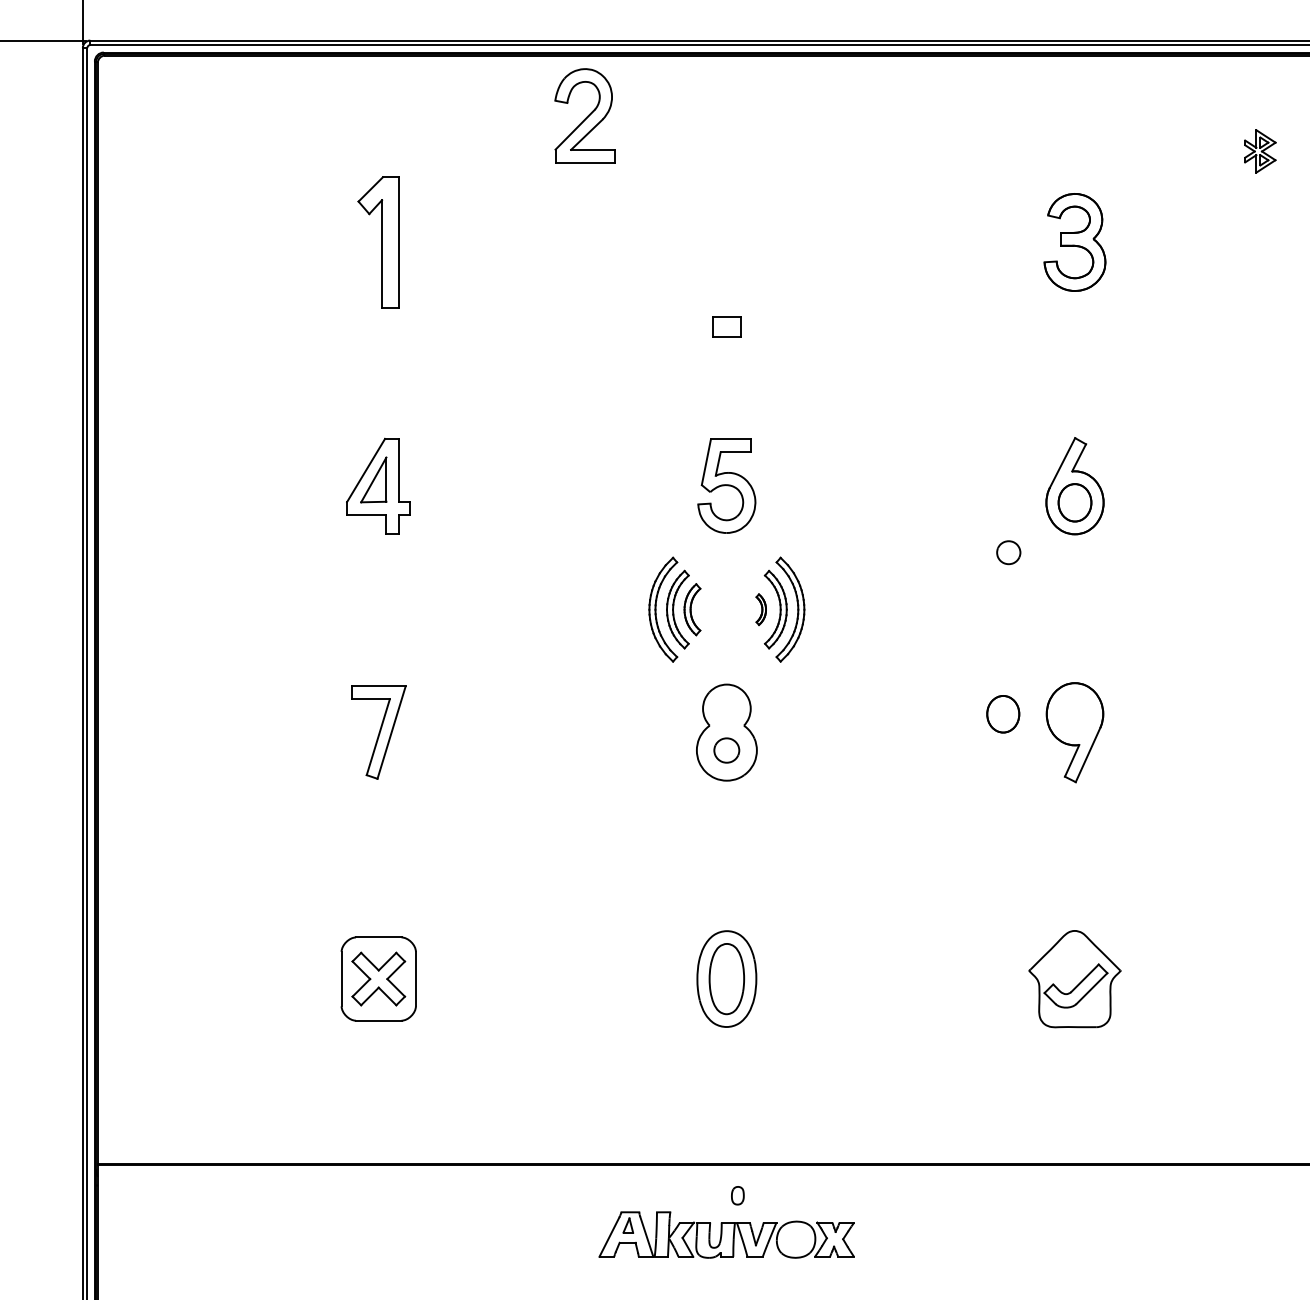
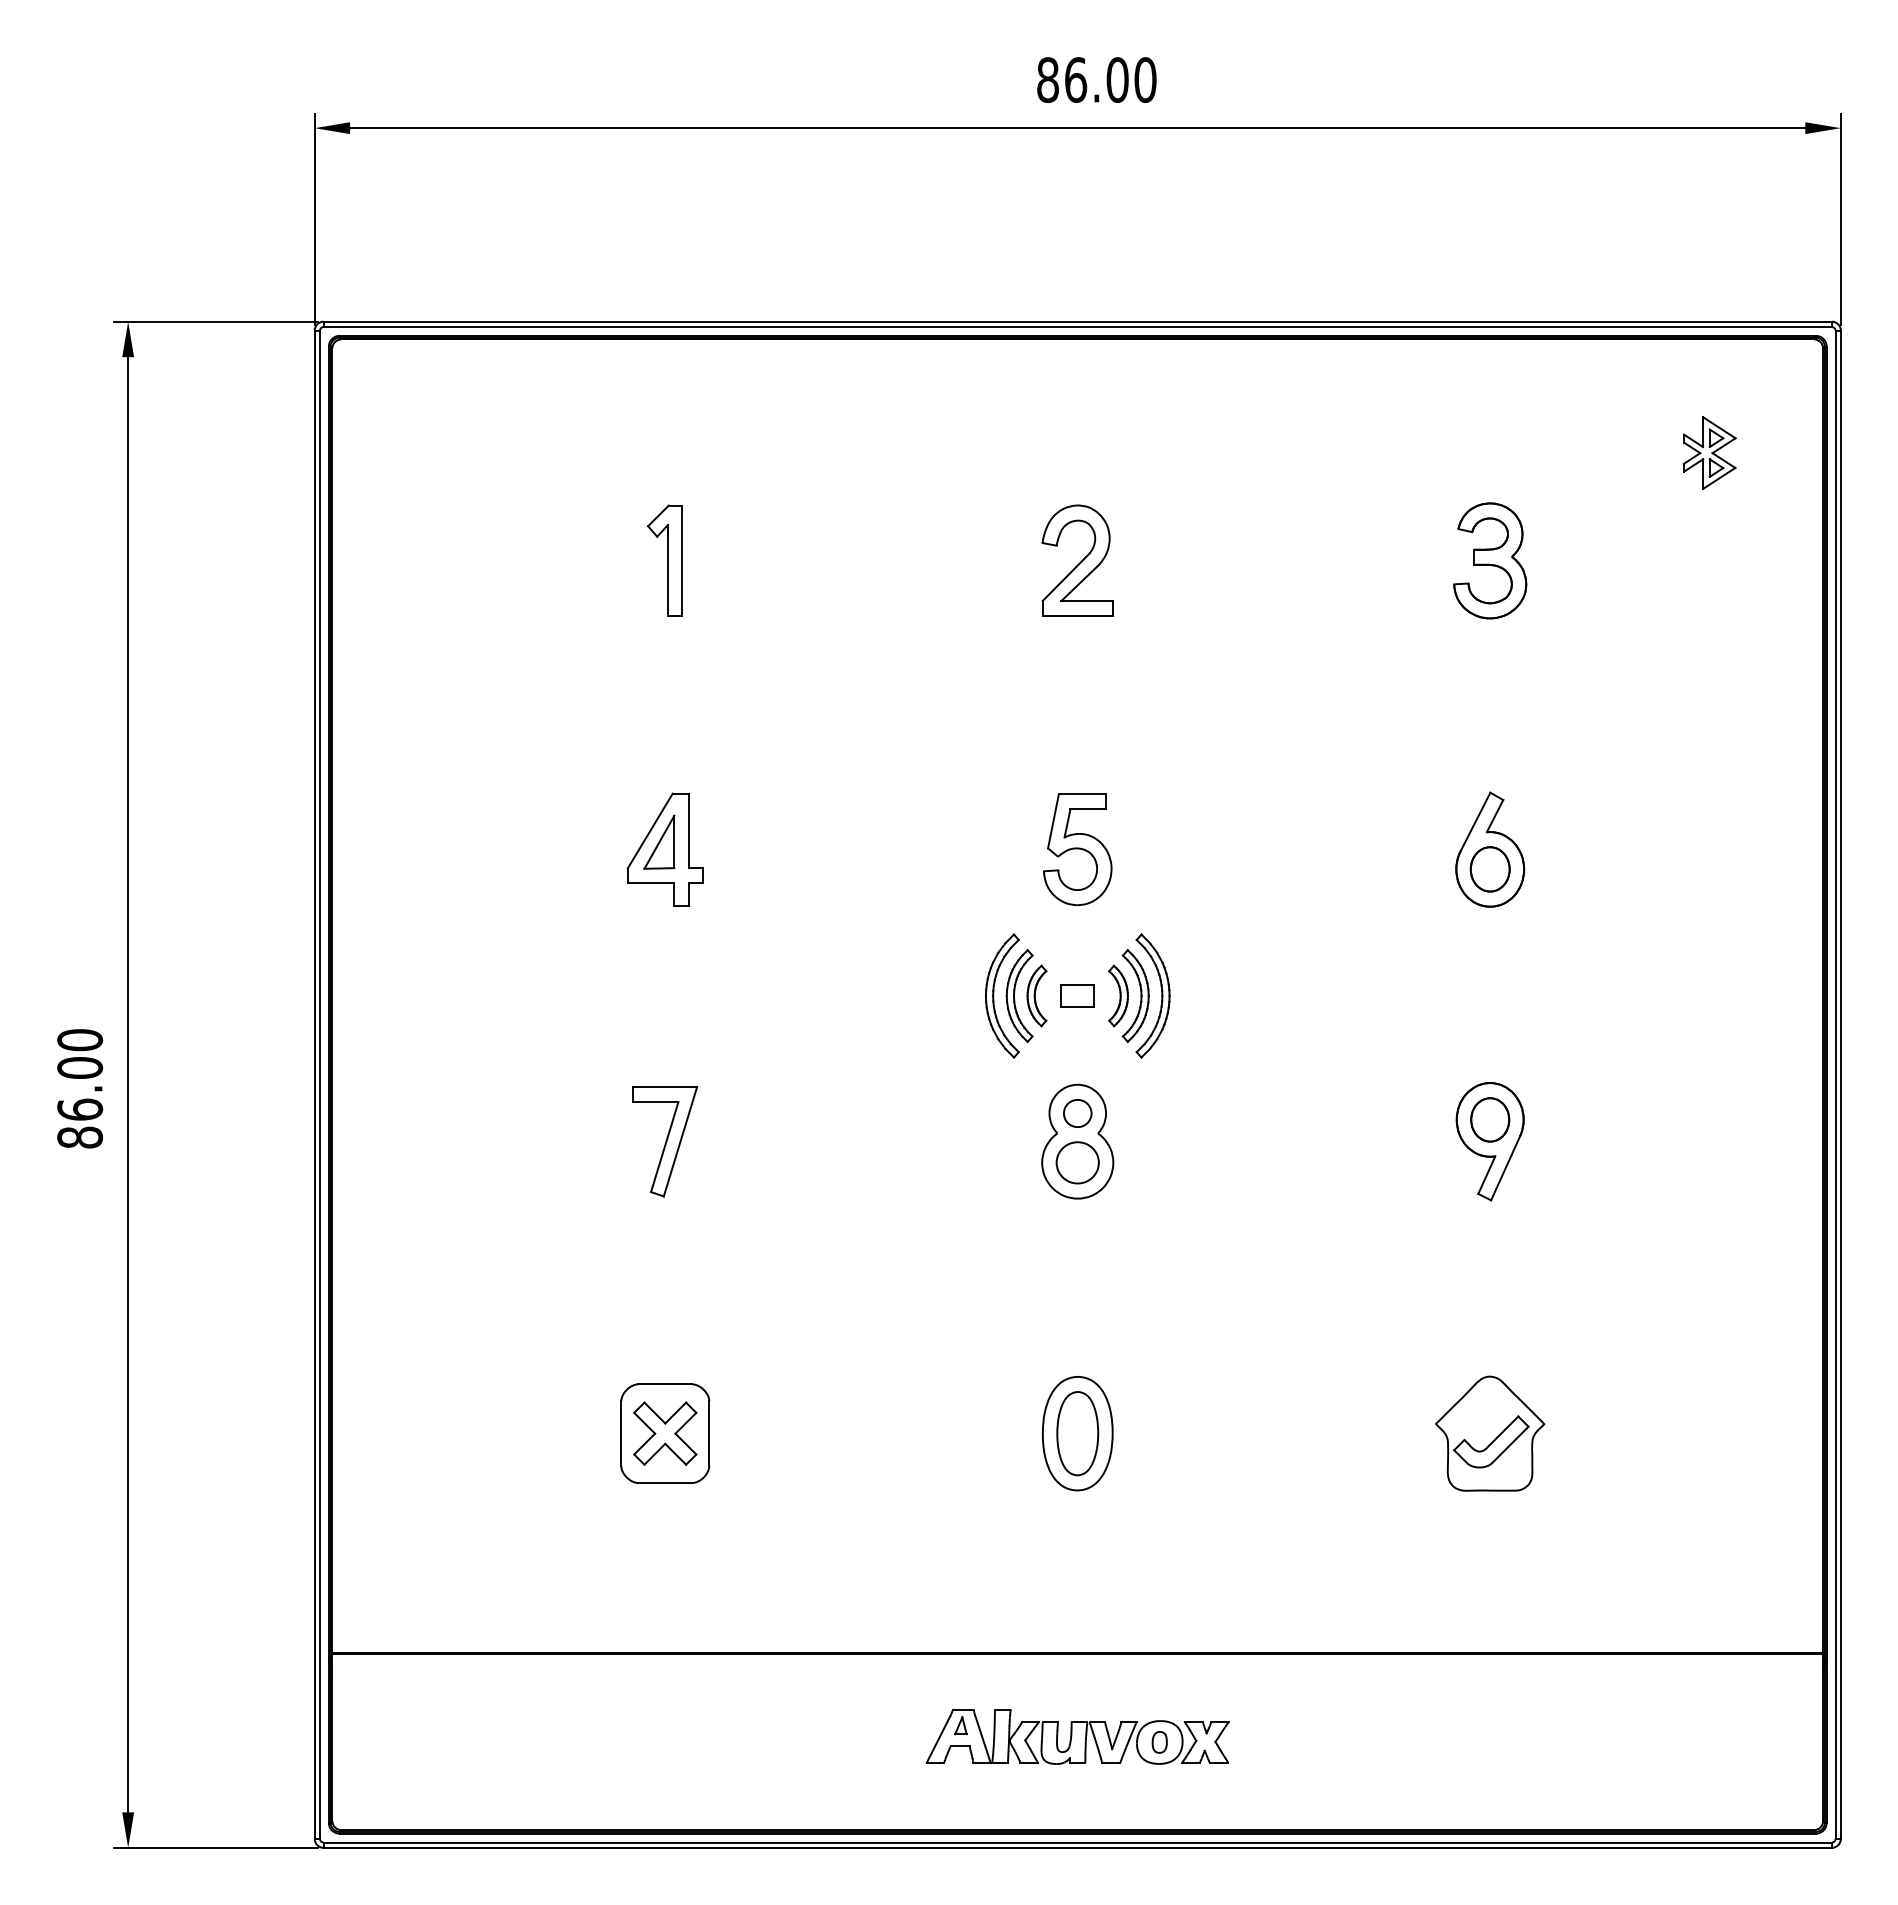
part: (584, 115) -> (1077, 560), moved
part: (1260, 150) -> (1709, 452), size x1.43
part: (378, 242) -> (664, 560), size x0.71
part: (726, 326) -> (1077, 995), moved
part: (1008, 552) -> (1077, 1113), moved
part: (761, 609) -> (1118, 995), size x1.67
part: (1003, 713) -> (1490, 1119), moved
part: (726, 750) -> (1077, 1162), size x1.43
part: (737, 1195) -> (1159, 1742), moved

